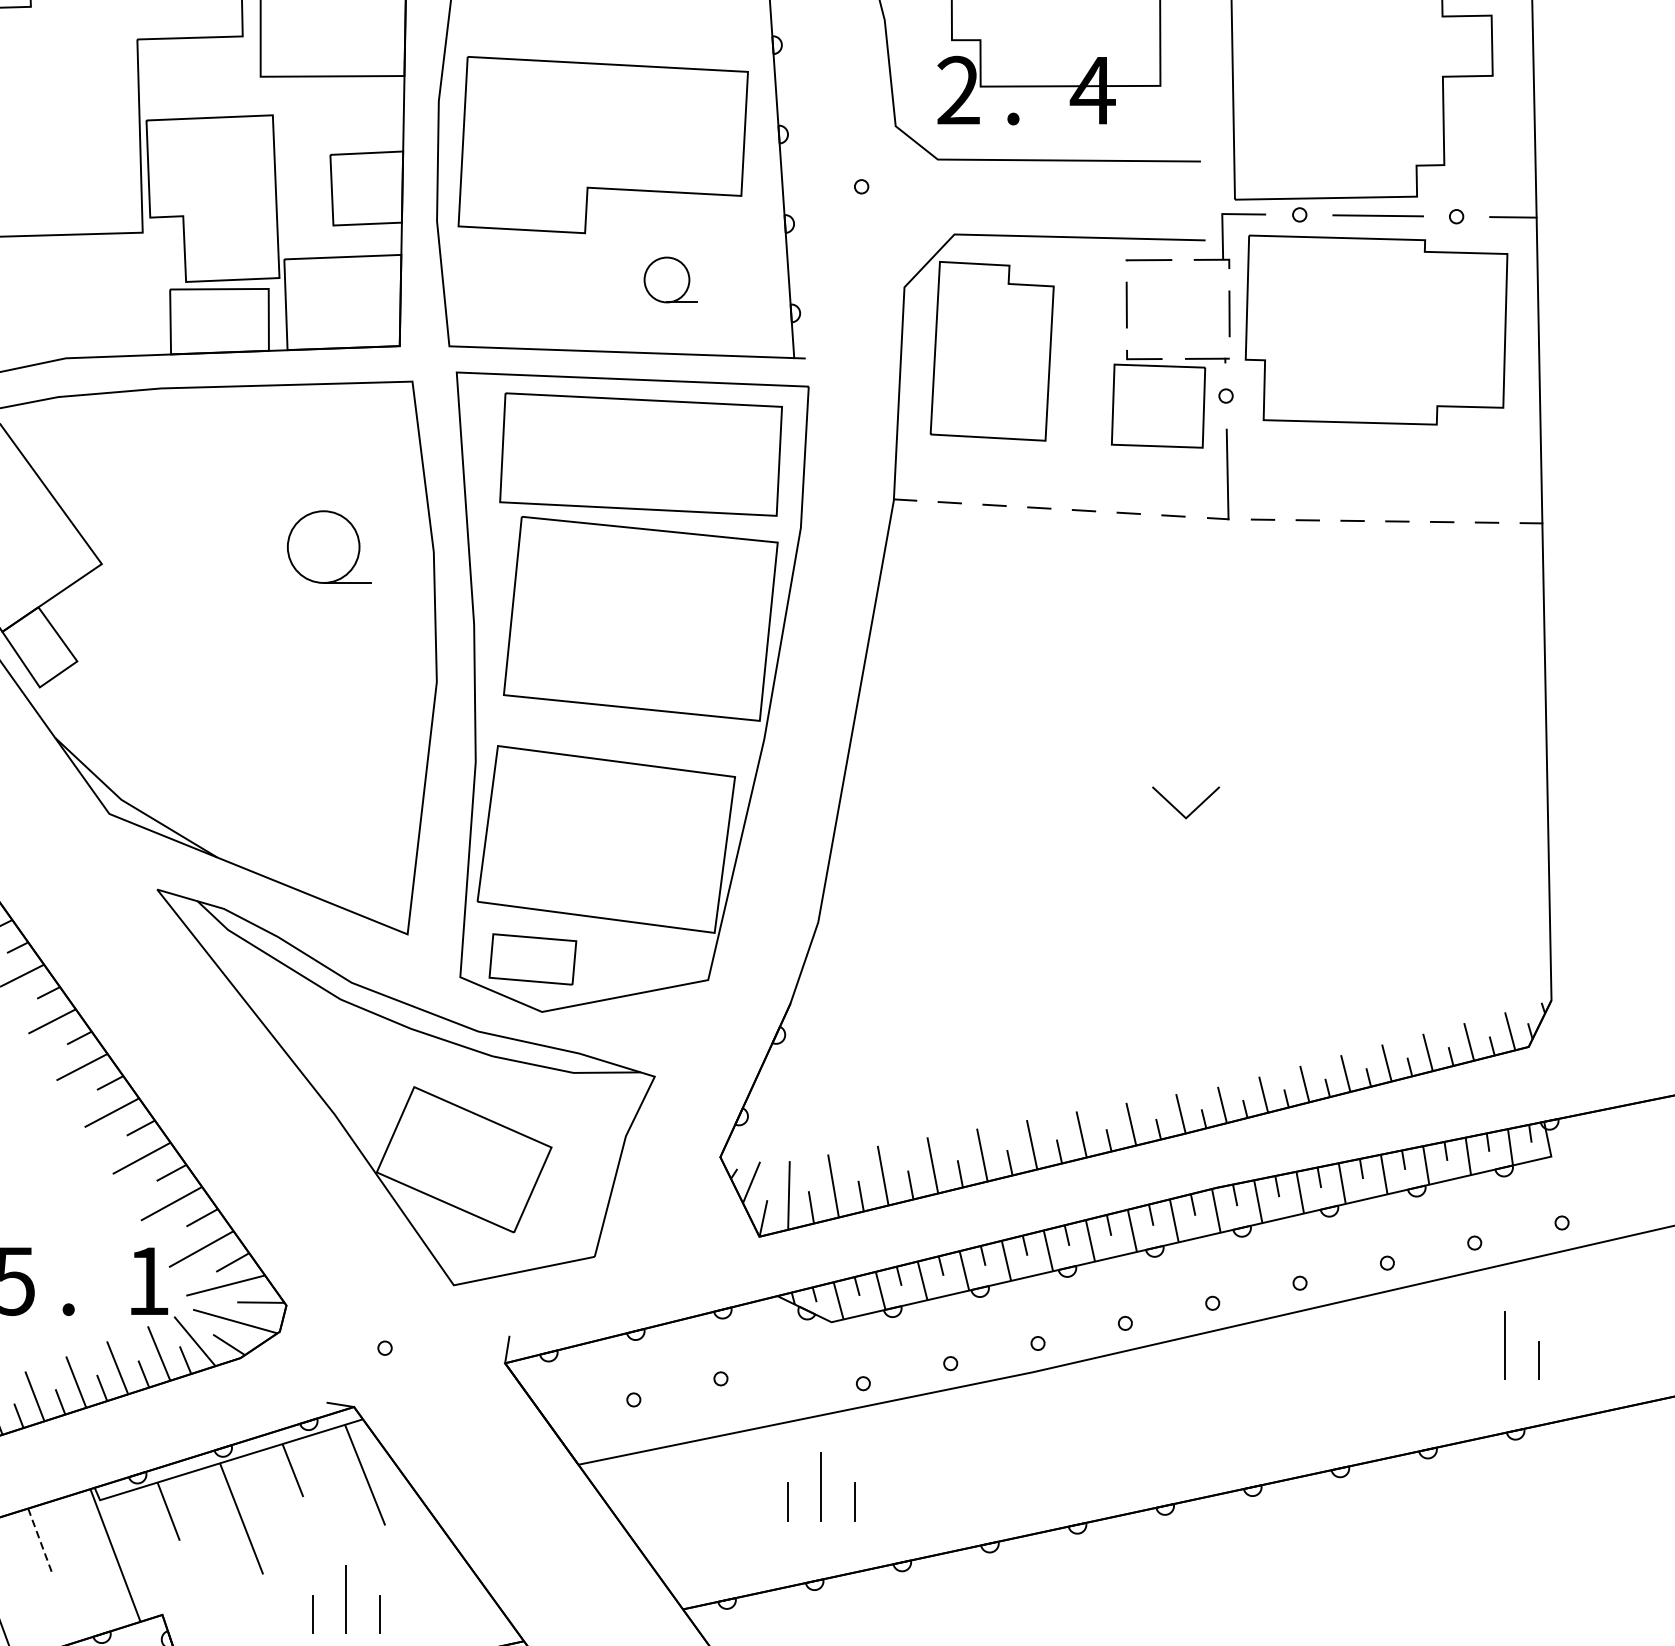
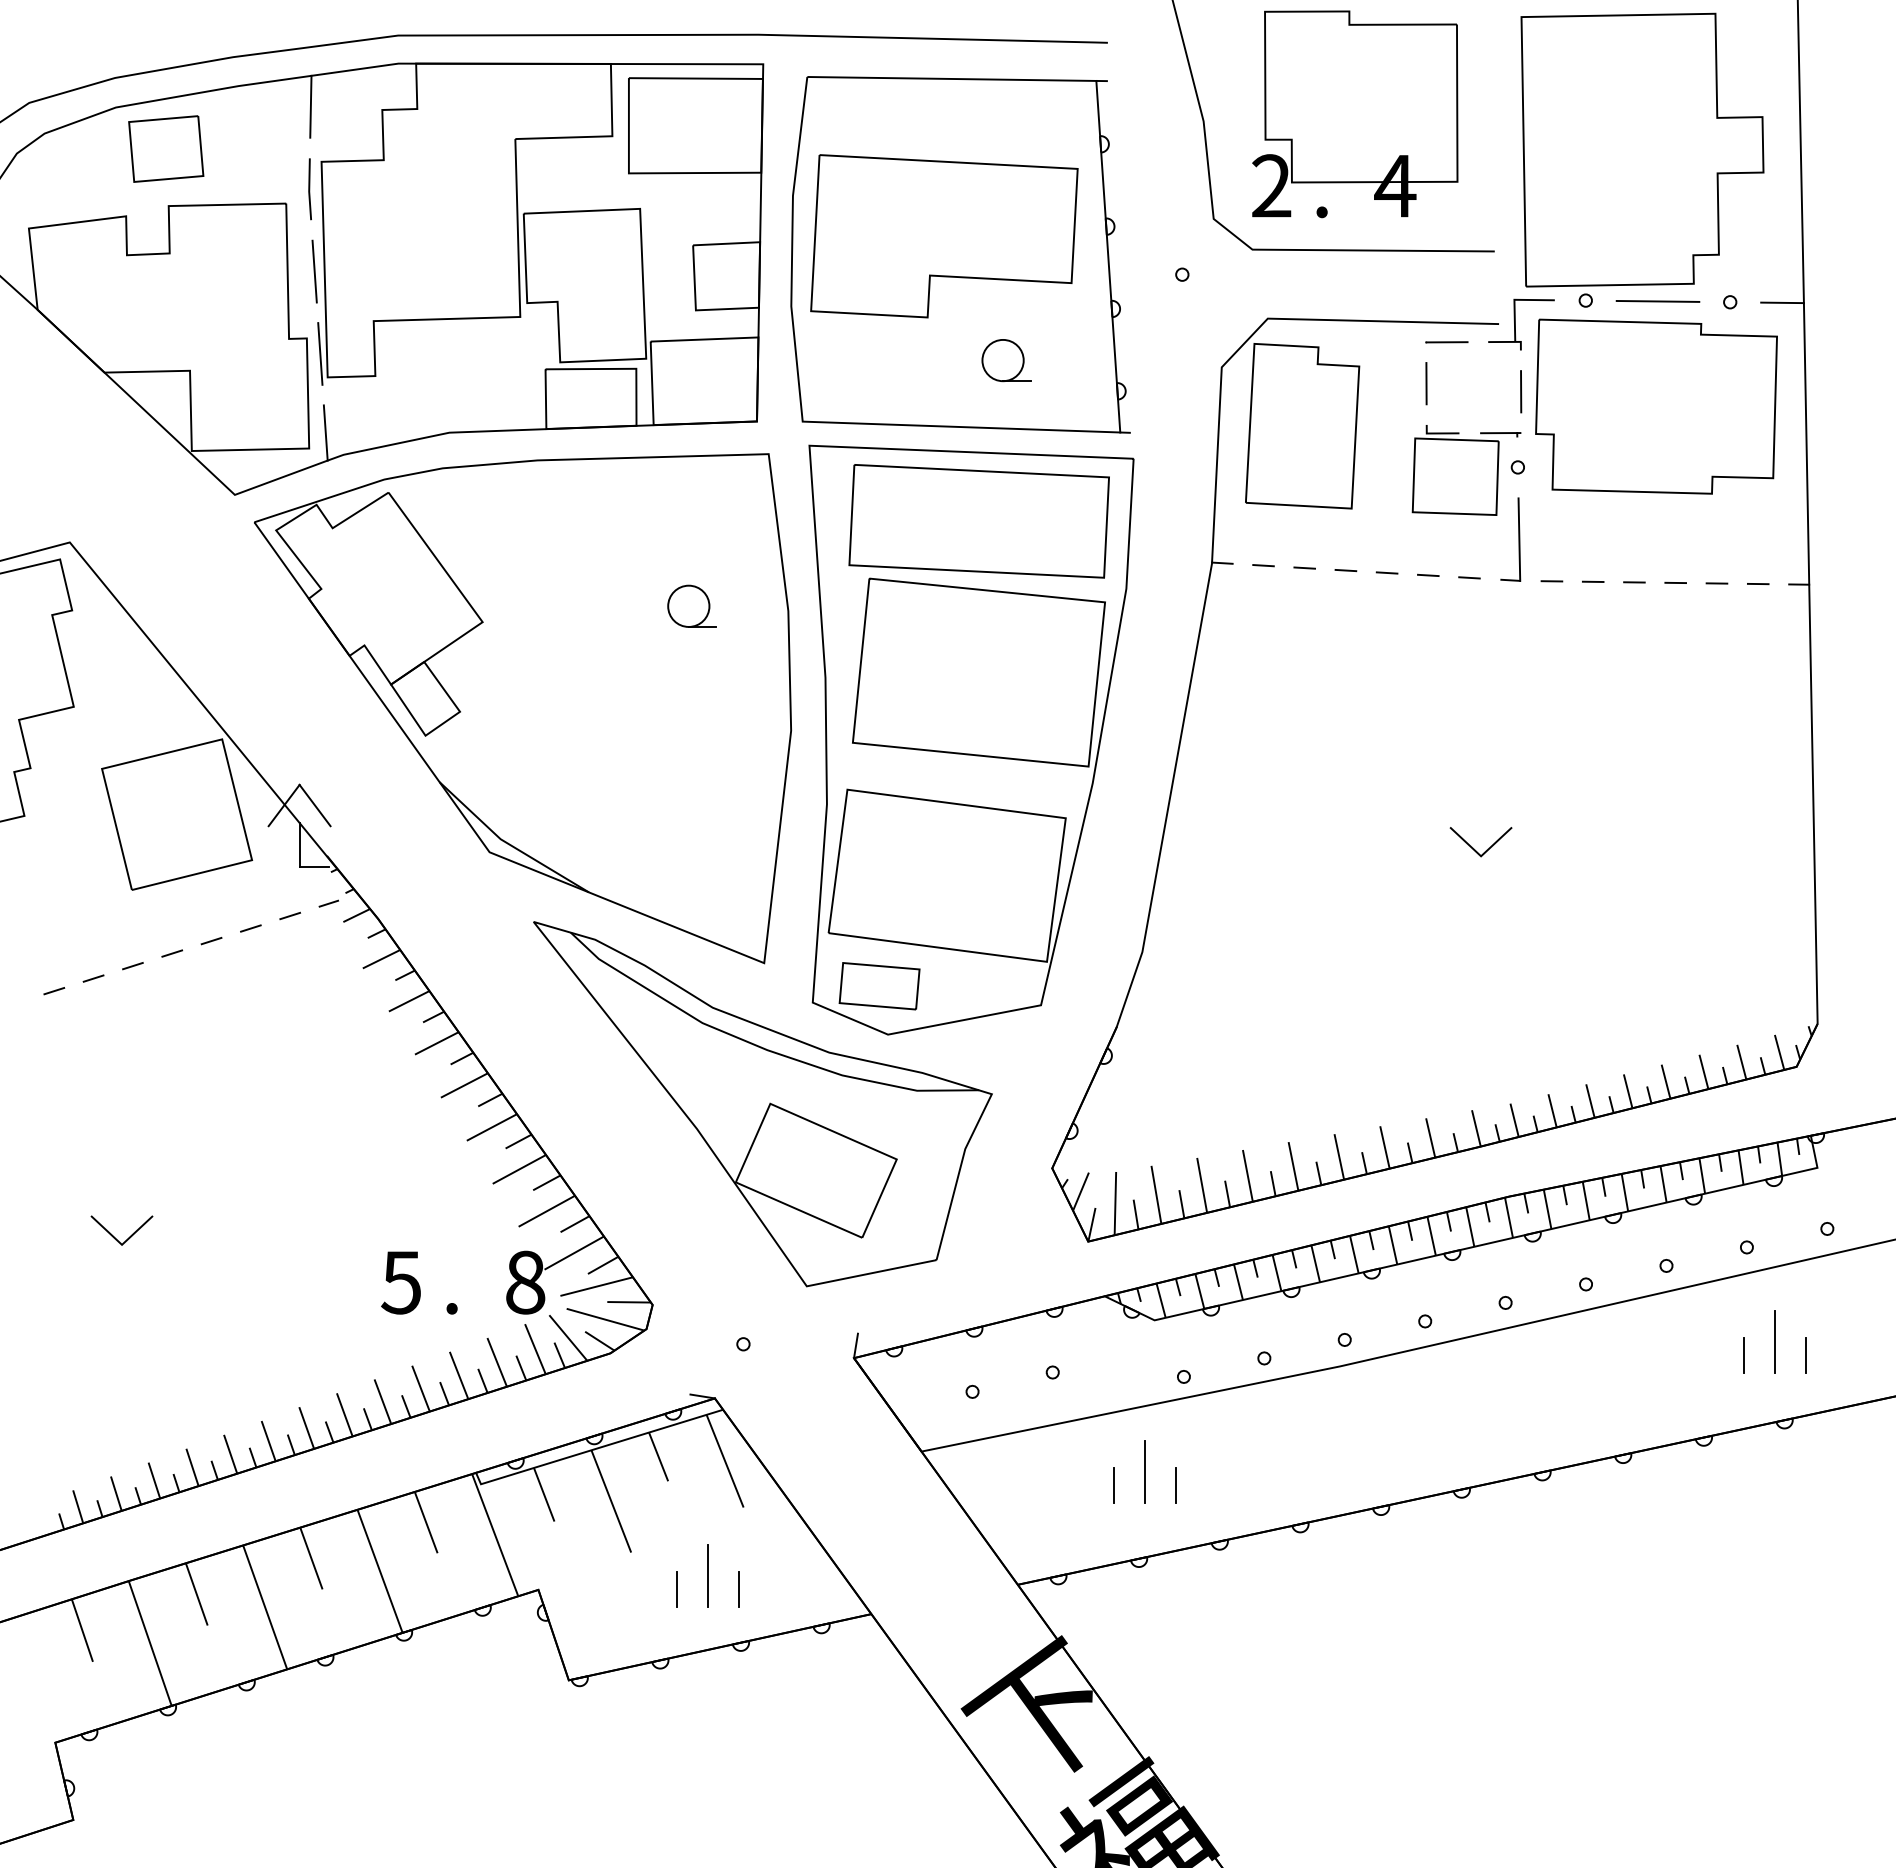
part: (328, 545) -> (691, 605), size x0.62
text: (148, 1281) -> (525, 1282), 1 -> 8
line: (1472, 1360) -> (1744, 1355), added
line: (40, 1541) -> (426, 1522), dashed -> solid

